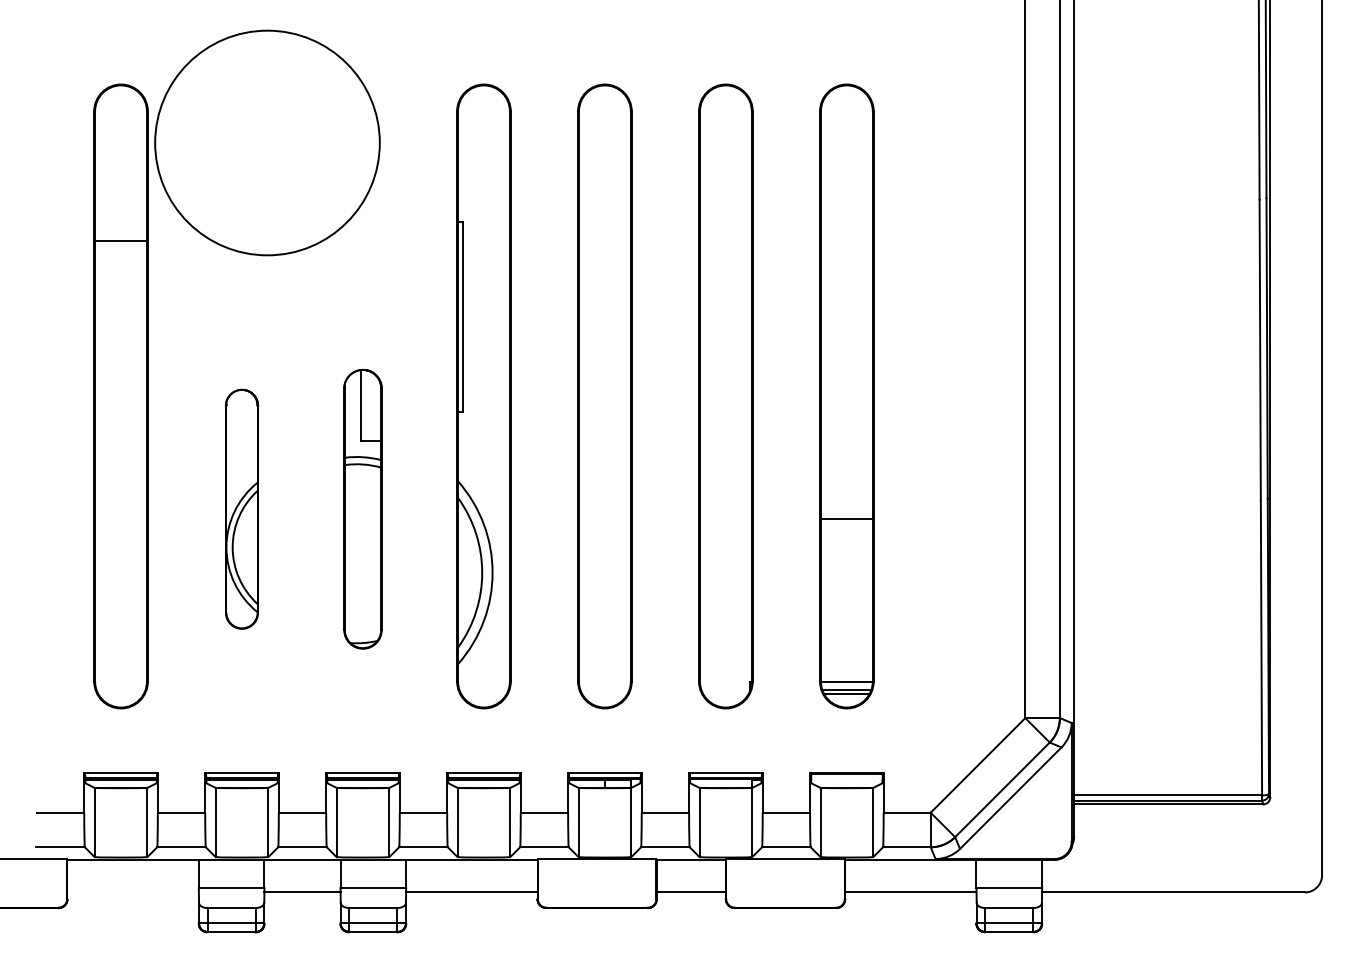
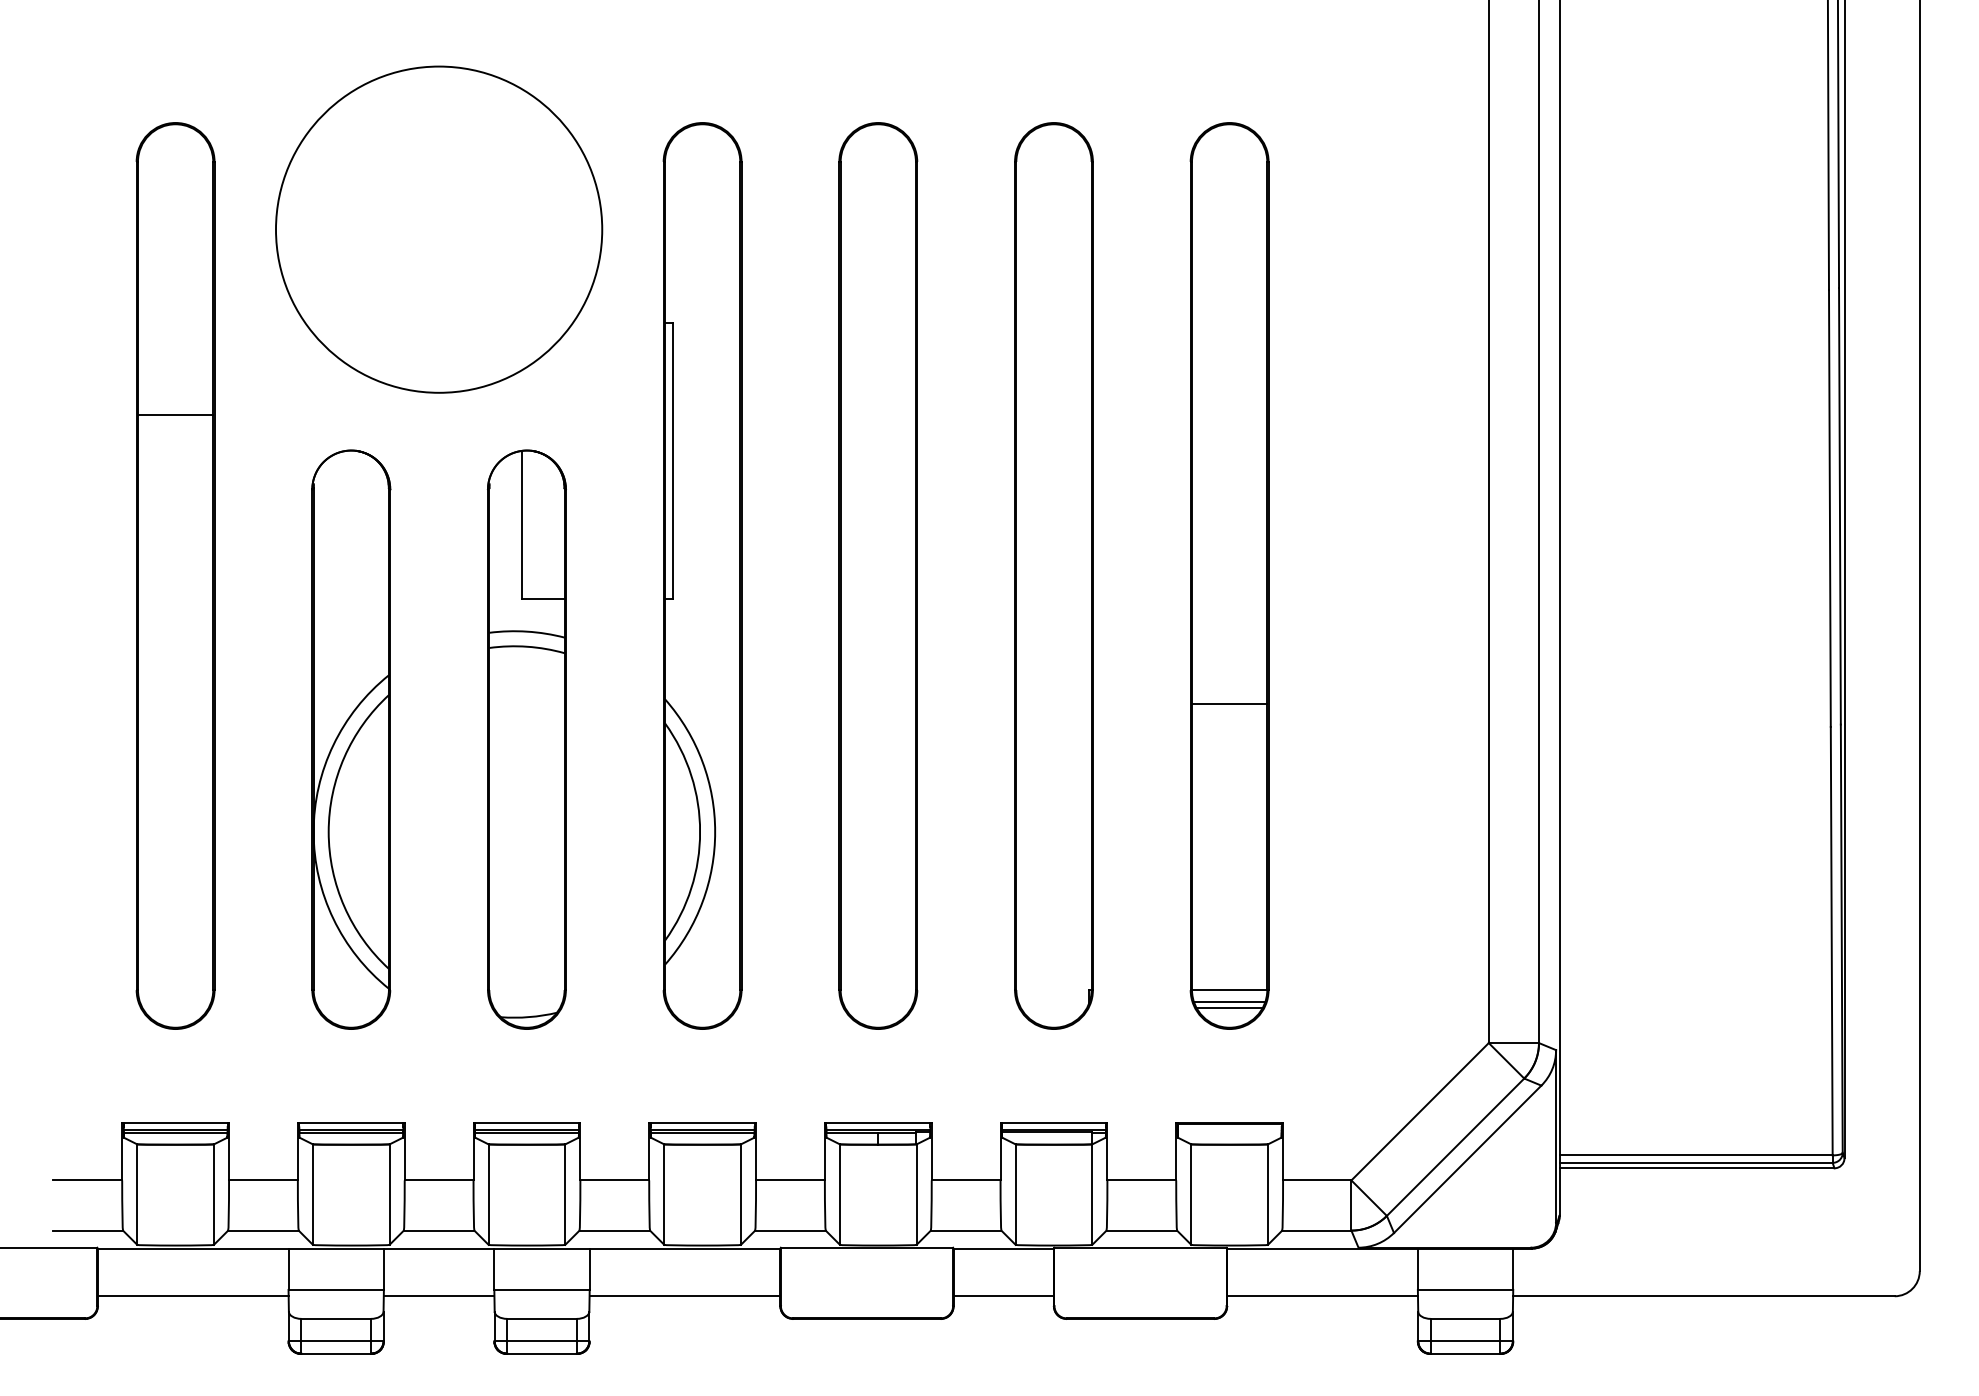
circle: (267, 142) -> (439, 228), moved
line: (120, 240) -> (174, 414), moved
part: (241, 509) -> (350, 740), size x1.67
part: (362, 509) -> (526, 740), size x1.43
line: (846, 518) -> (1229, 703), moved
line: (132, 892) -> (192, 1296), added

